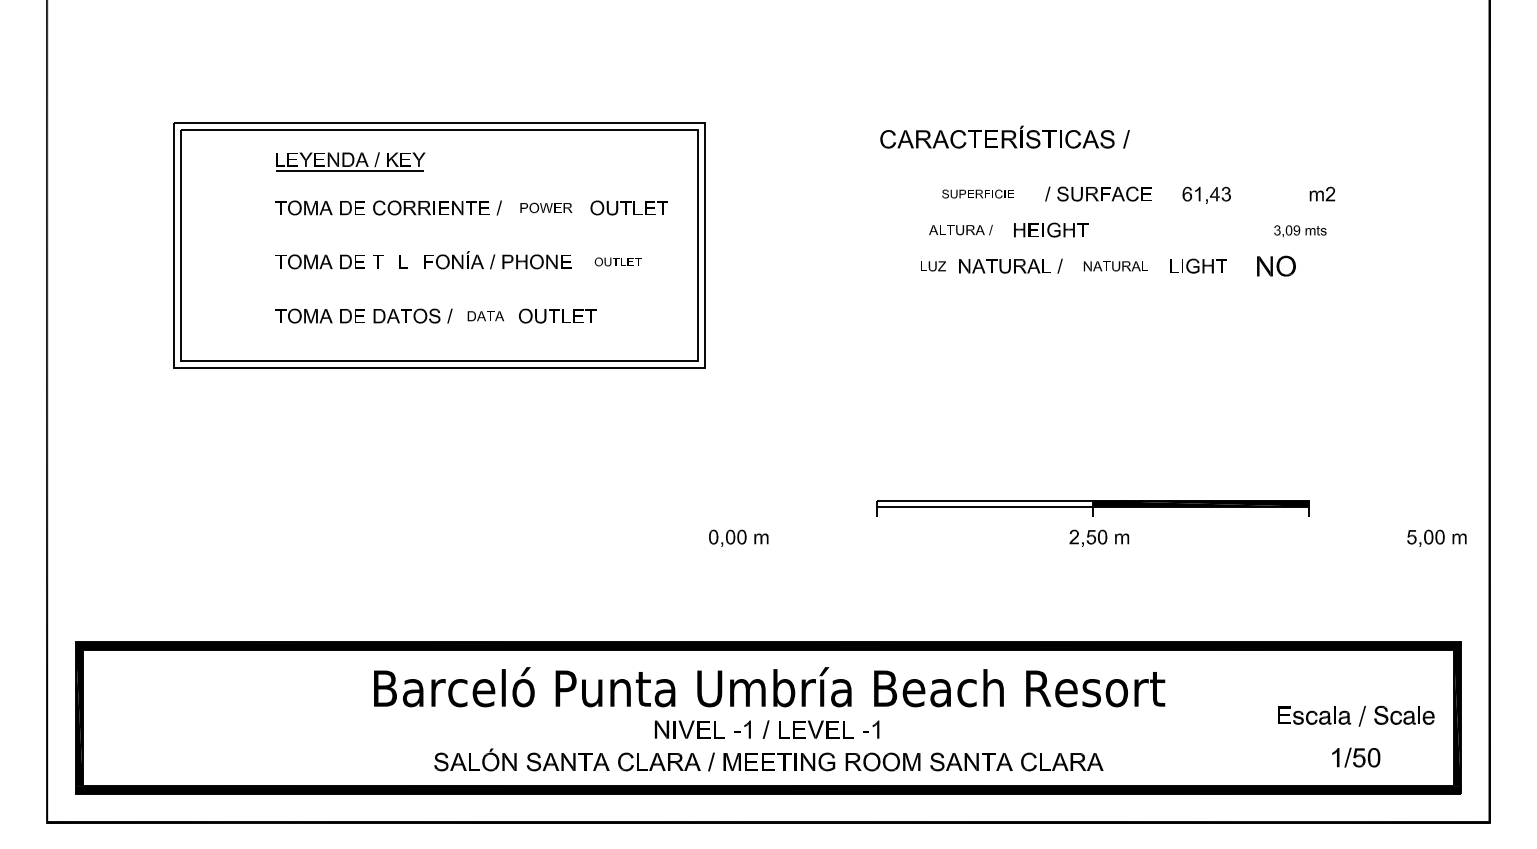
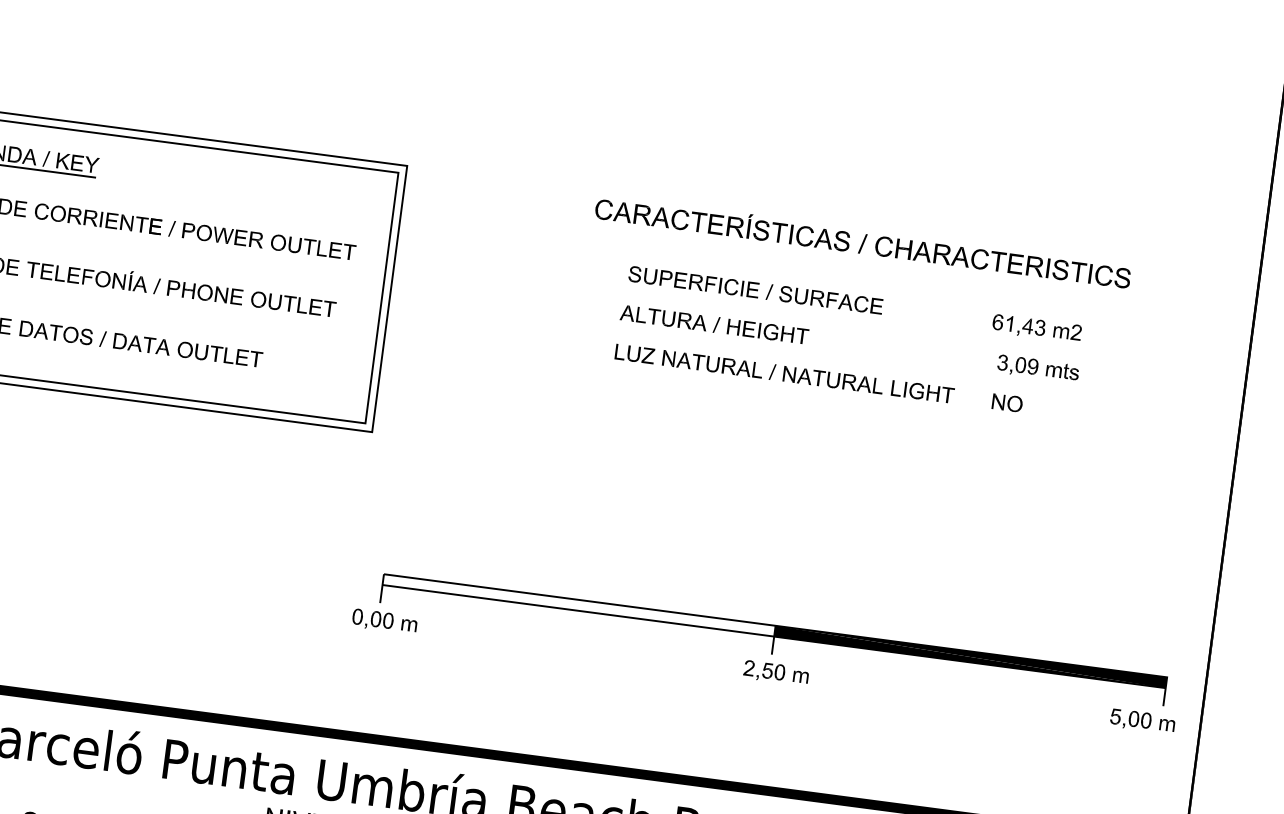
part: (1255, 139) -> (1002, 262), added
part: (977, 193) -> (693, 281), size x1.67
part: (1206, 194) -> (1018, 325), moved
part: (546, 207) -> (223, 235), size x1.43
part: (960, 229) -> (669, 318), size x1.43
part: (1300, 230) -> (1038, 367), size x1.43
fill: (390, 261) -> (46, 271), added
fill: (415, 261) -> (73, 274), added
part: (617, 261) -> (292, 303), size x1.67
part: (1276, 265) -> (1007, 402), size x0.71
part: (933, 266) -> (635, 354), size x1.43
part: (1115, 266) -> (832, 380), size x1.43
part: (485, 316) -> (141, 344), size x1.43
part: (1092, 508) -> (773, 639), size x1.67

